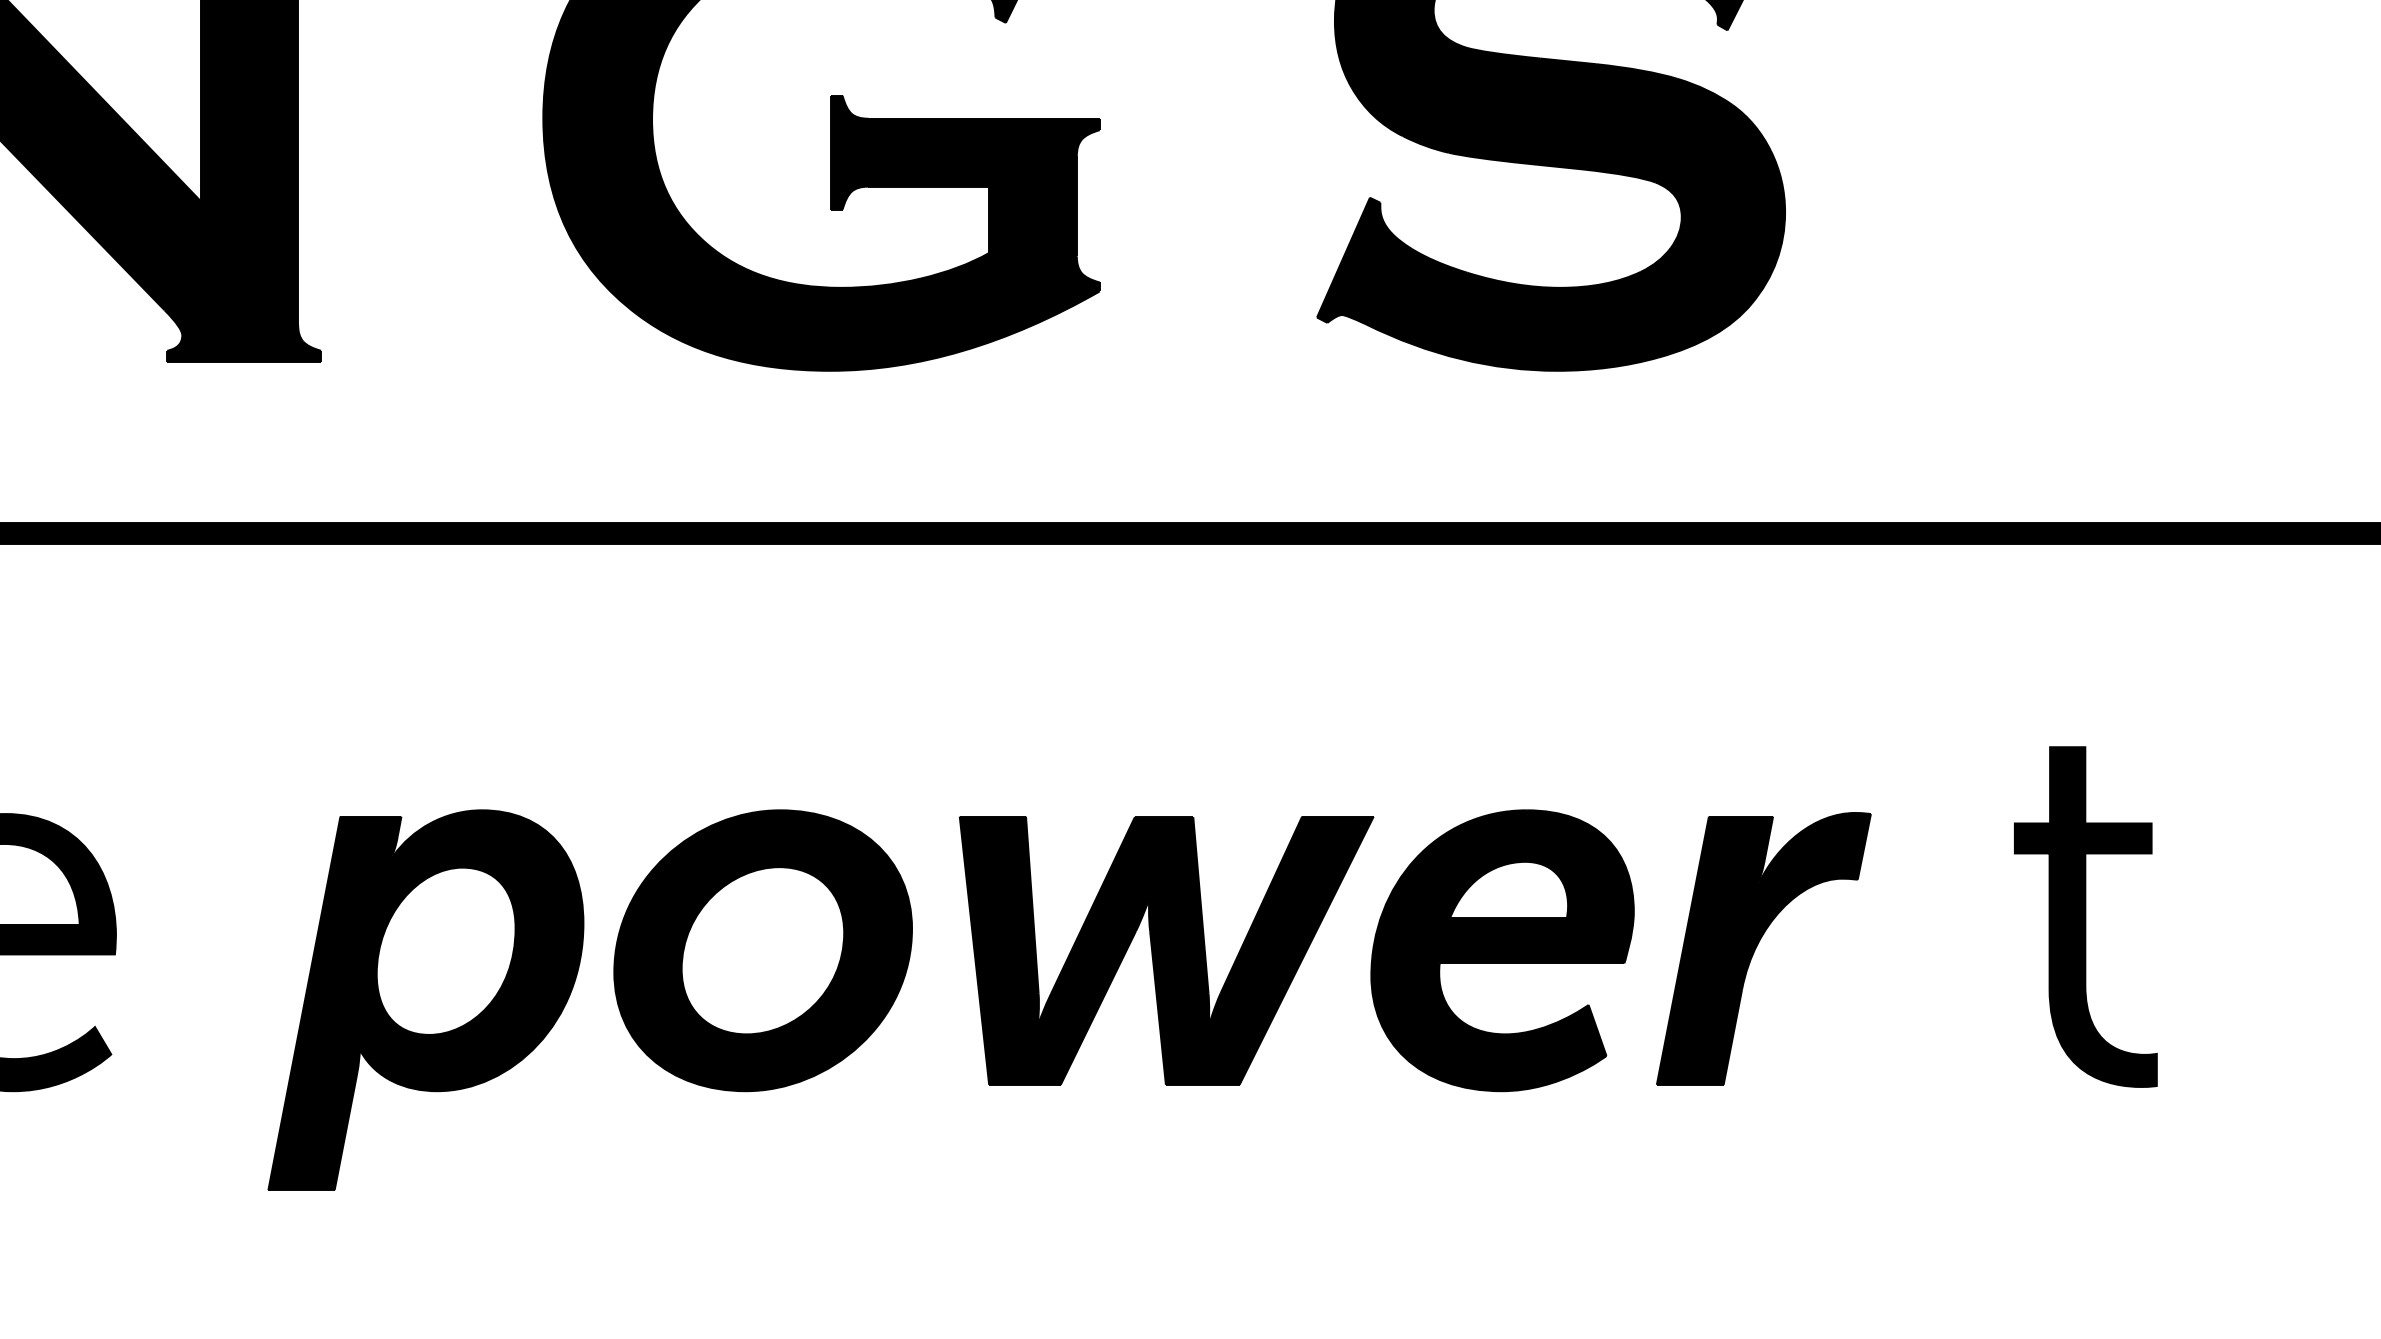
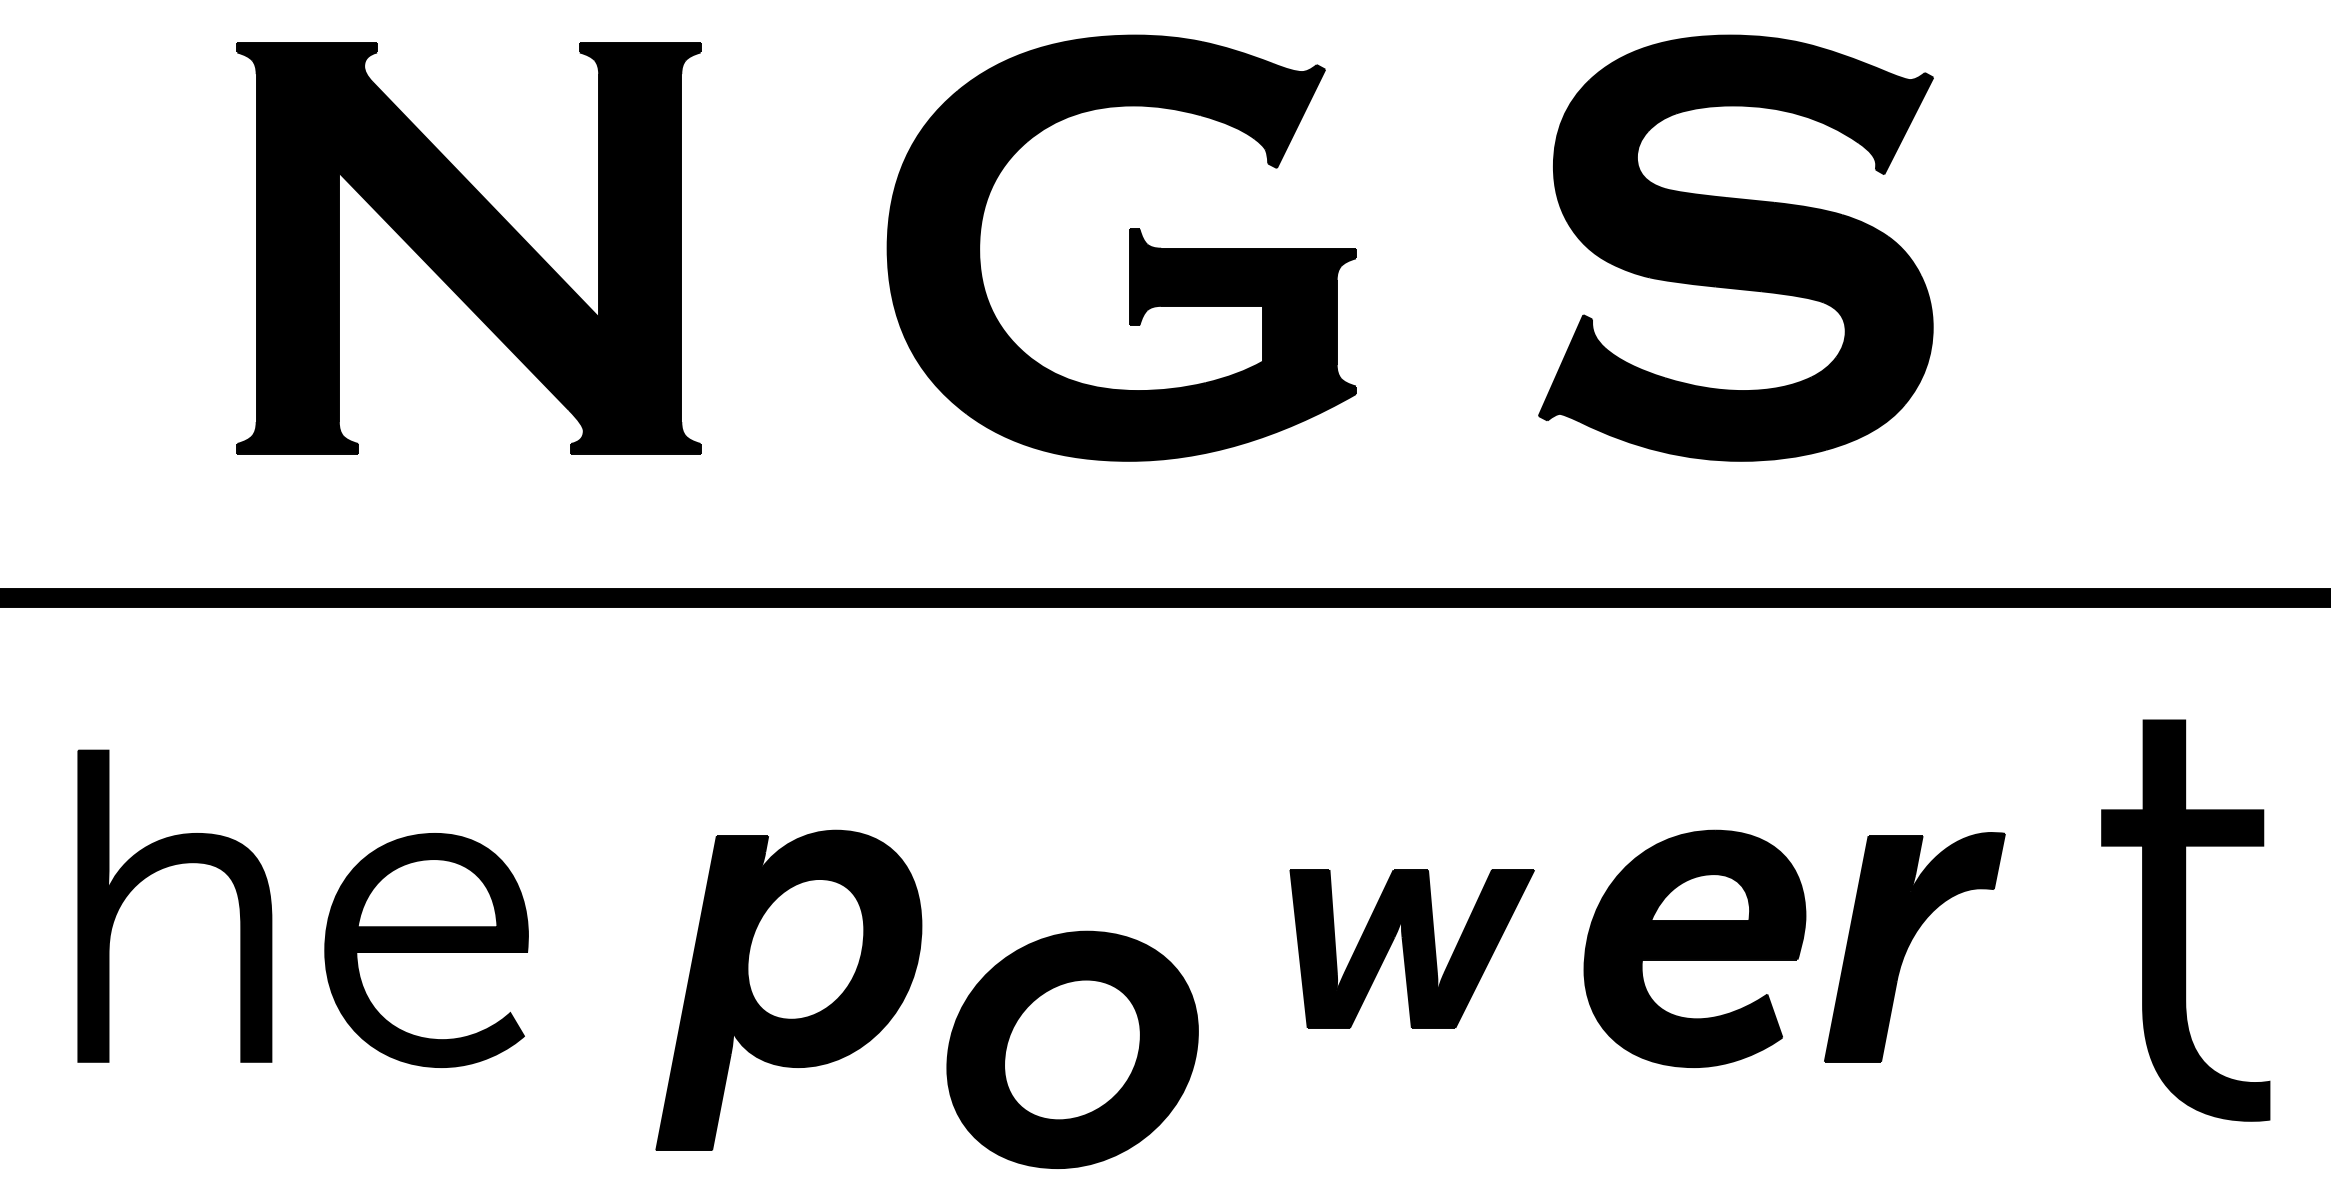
part: (2085, 916) -> (2185, 920), size x1.4
part: (762, 950) -> (1072, 1049), moved
part: (1166, 950) -> (1412, 948), size x0.7

